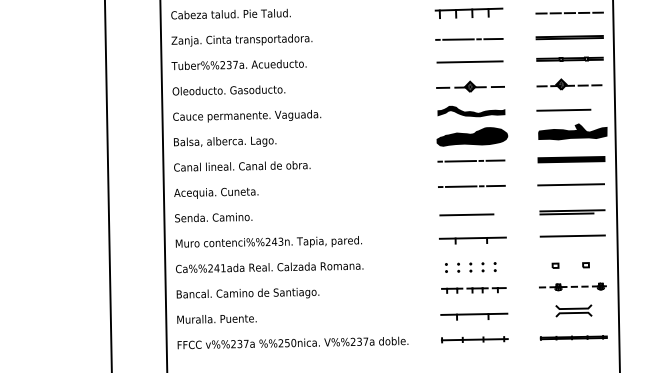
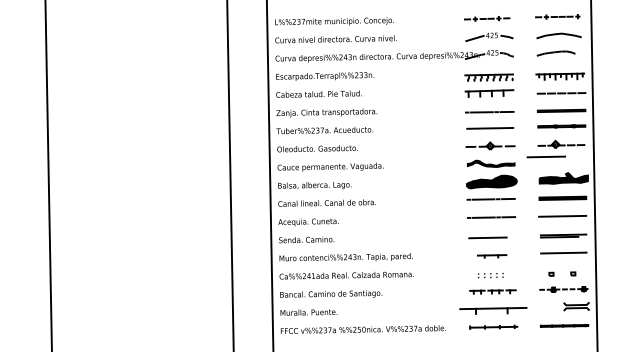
line: (562, 109) -> (545, 156), moved
part: (471, 240) -> (491, 256), size x0.6
part: (470, 267) -> (490, 275), size x0.7
part: (573, 310) -> (576, 306), moved
part: (473, 316) -> (492, 310), size x1.4

